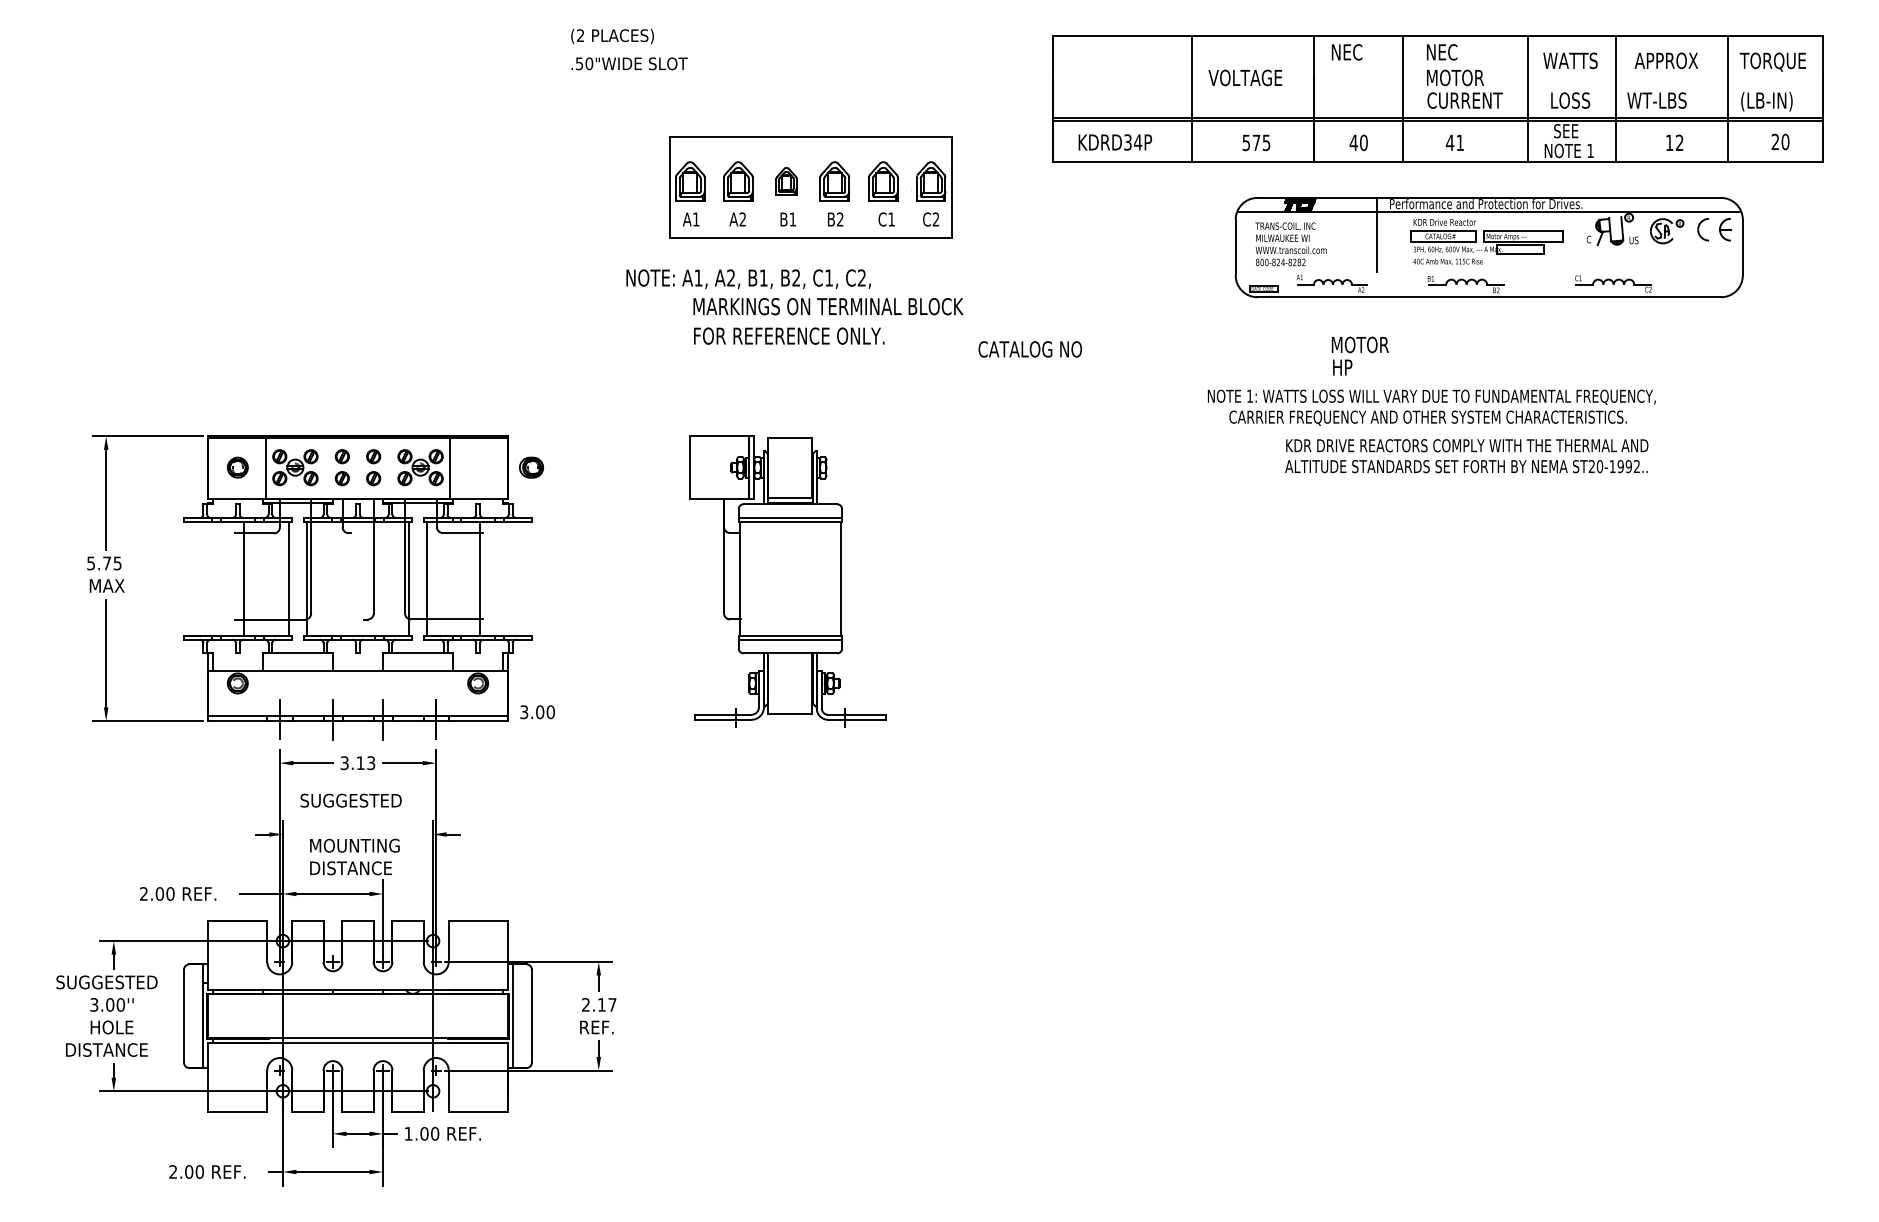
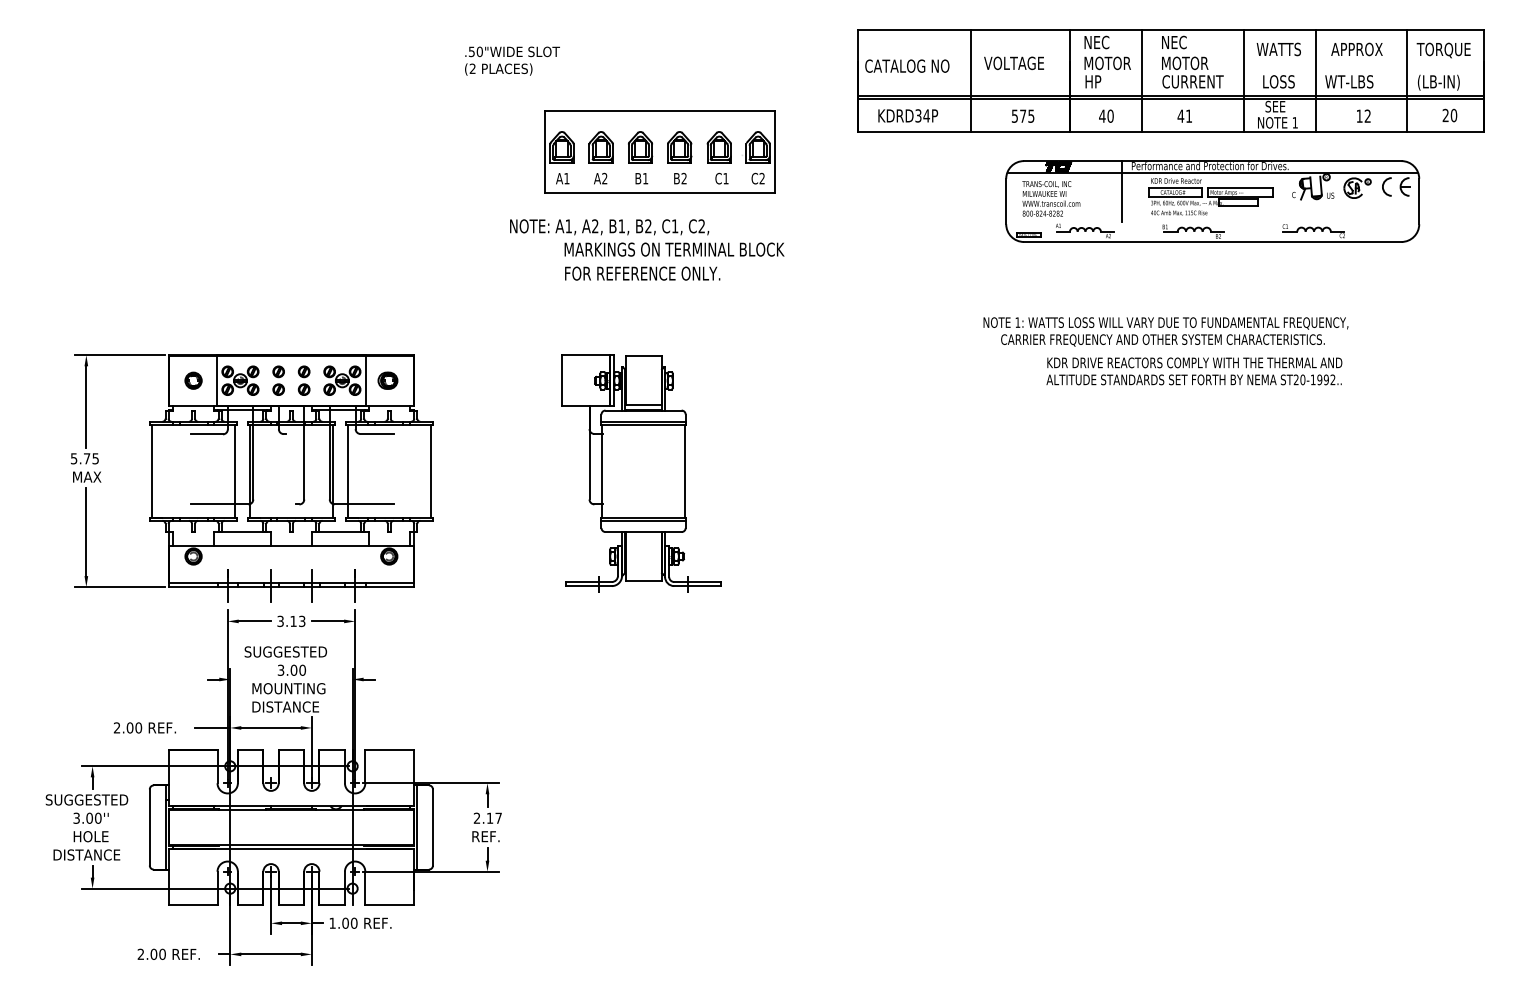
text: (612, 36) -> (498, 69), moved
part: (786, 181) -> (640, 147), size x1.43
text: (1029, 349) -> (906, 66), moved
text: (1359, 355) -> (1107, 71), moved
part: (531, 467) -> (387, 380), moved
line: (243, 578) -> (151, 471), moved
line: (480, 578) -> (431, 471), moved
text: (537, 712) -> (291, 670), moved

